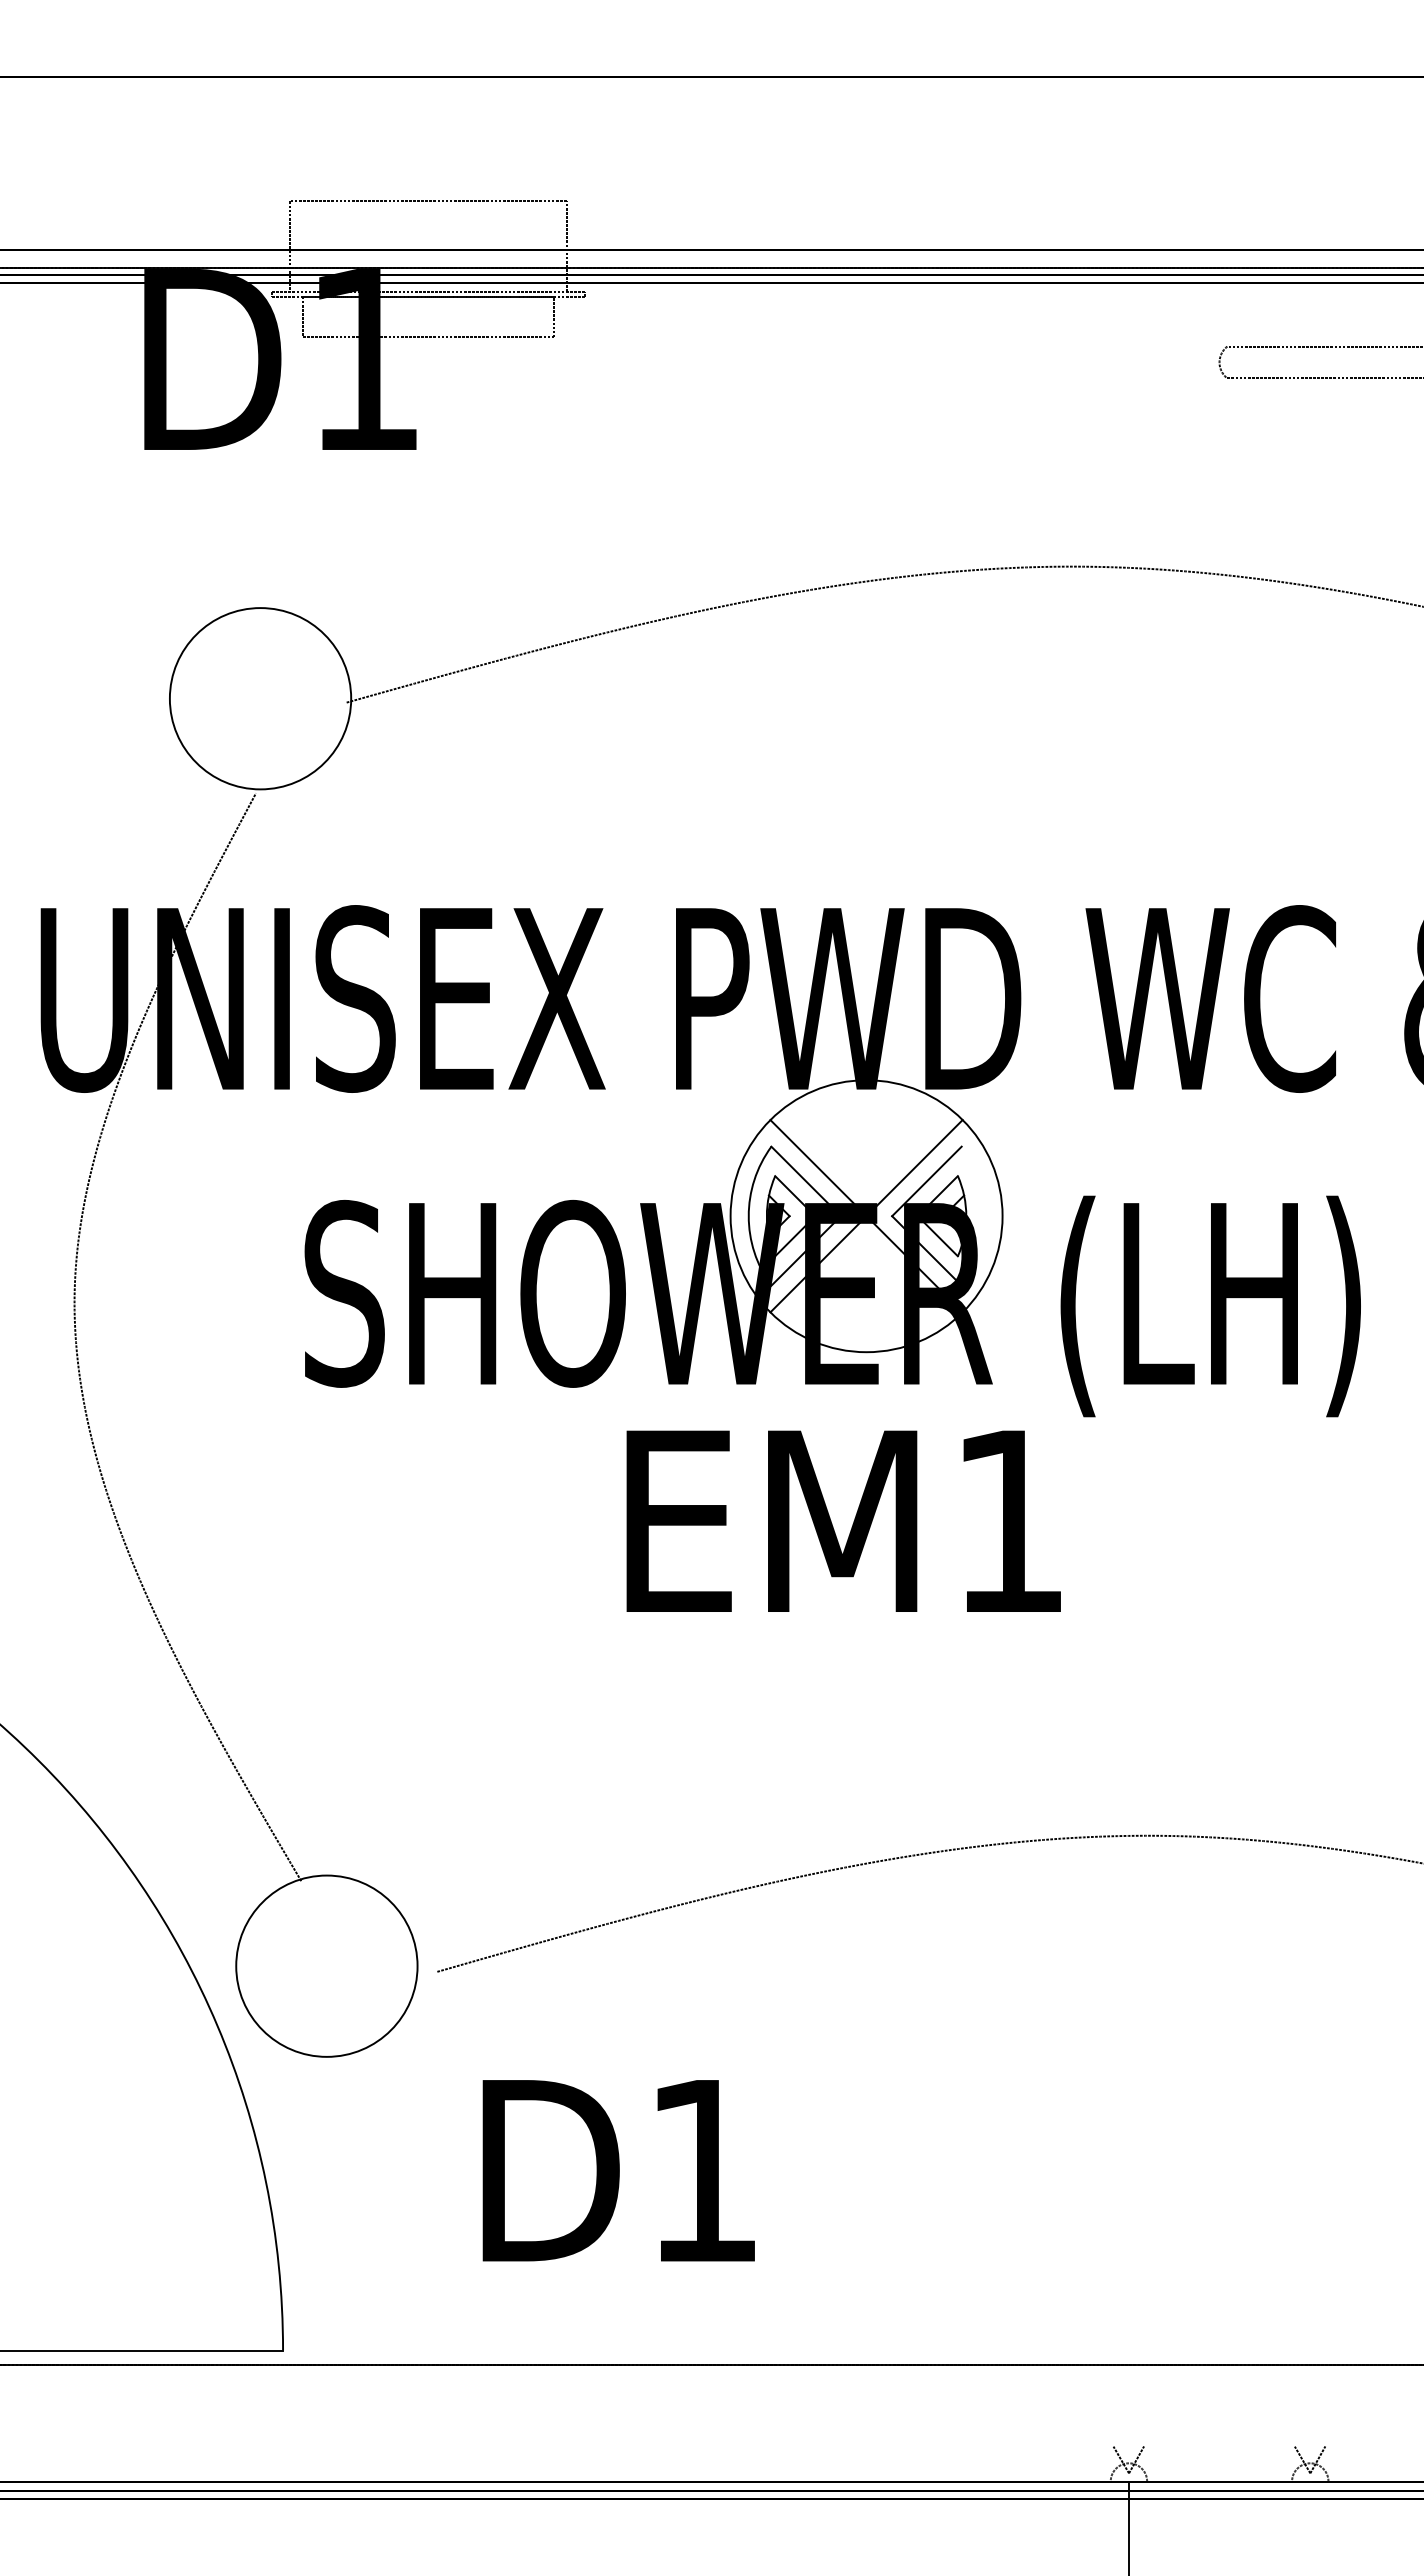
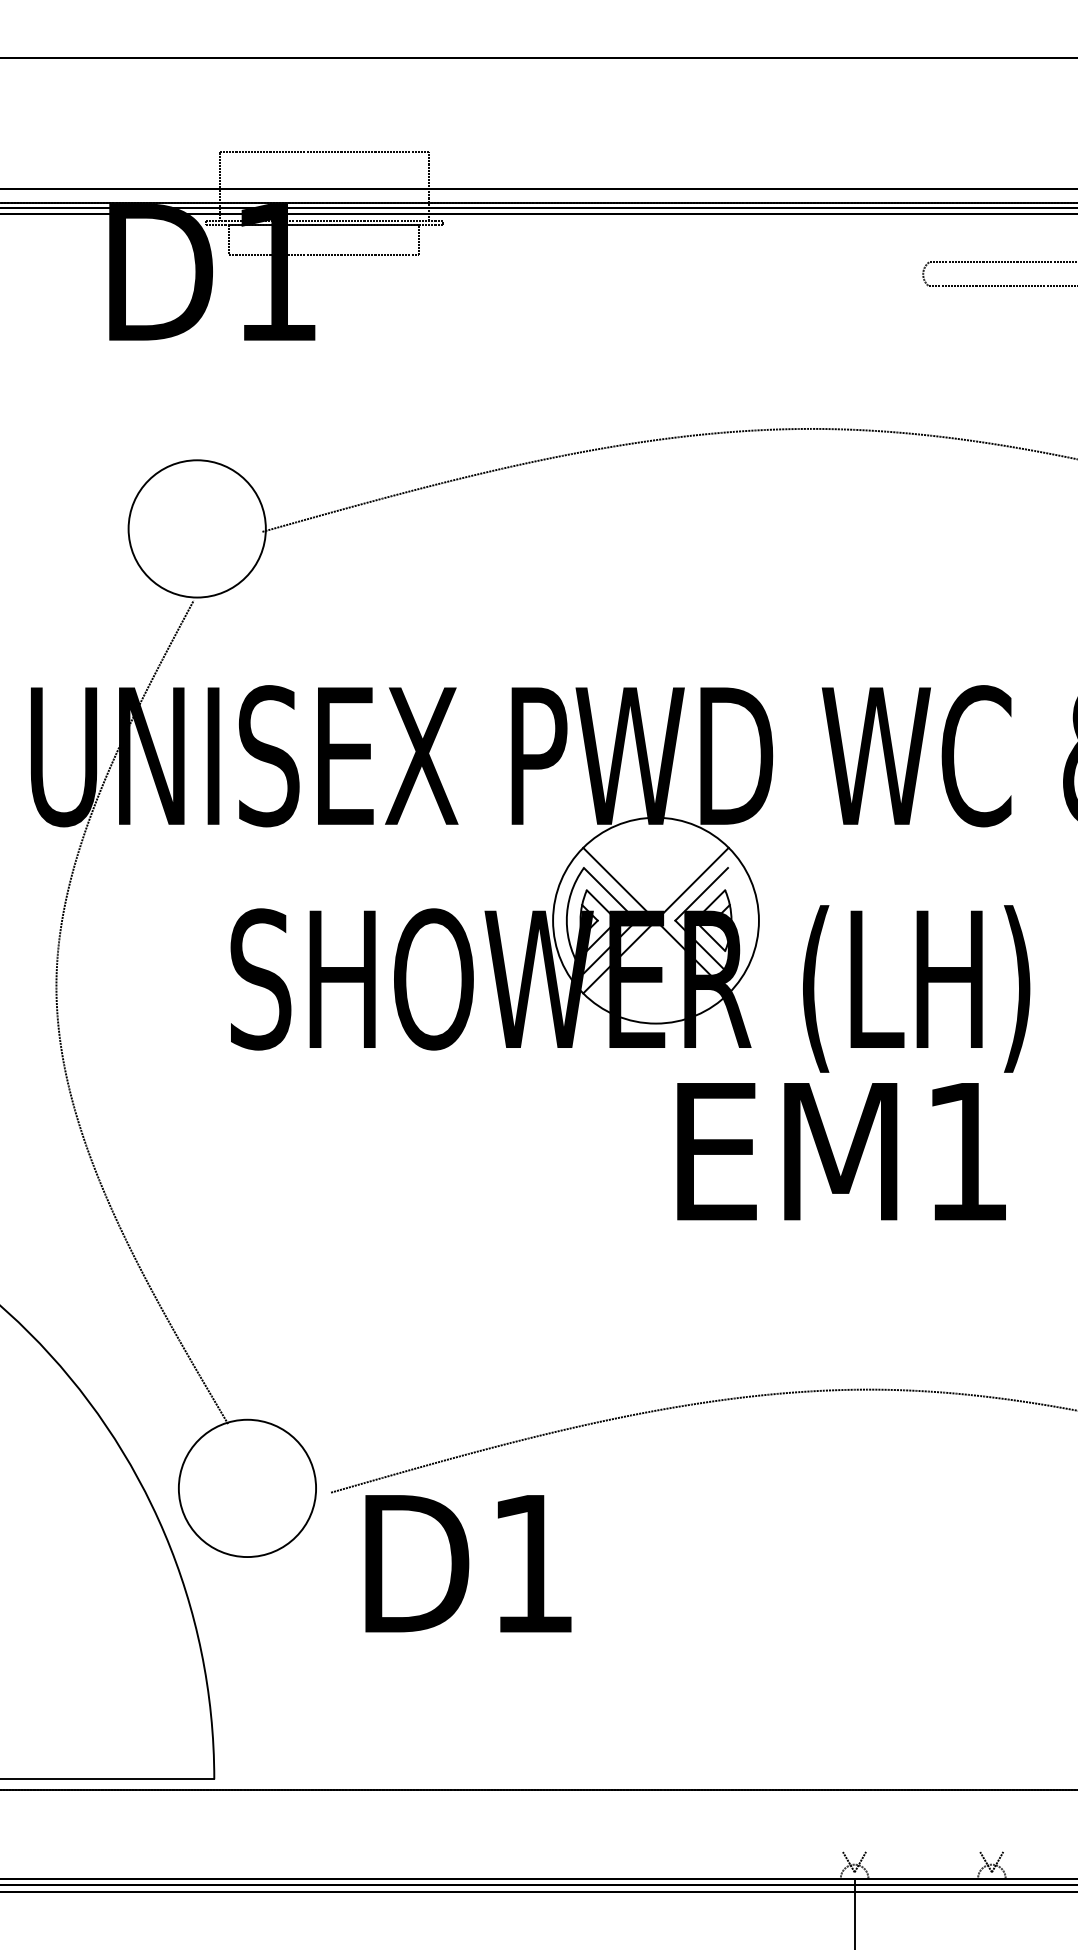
text: (843, 1520) -> (841, 1151), moved
text: (618, 2170) -> (468, 1563), moved

